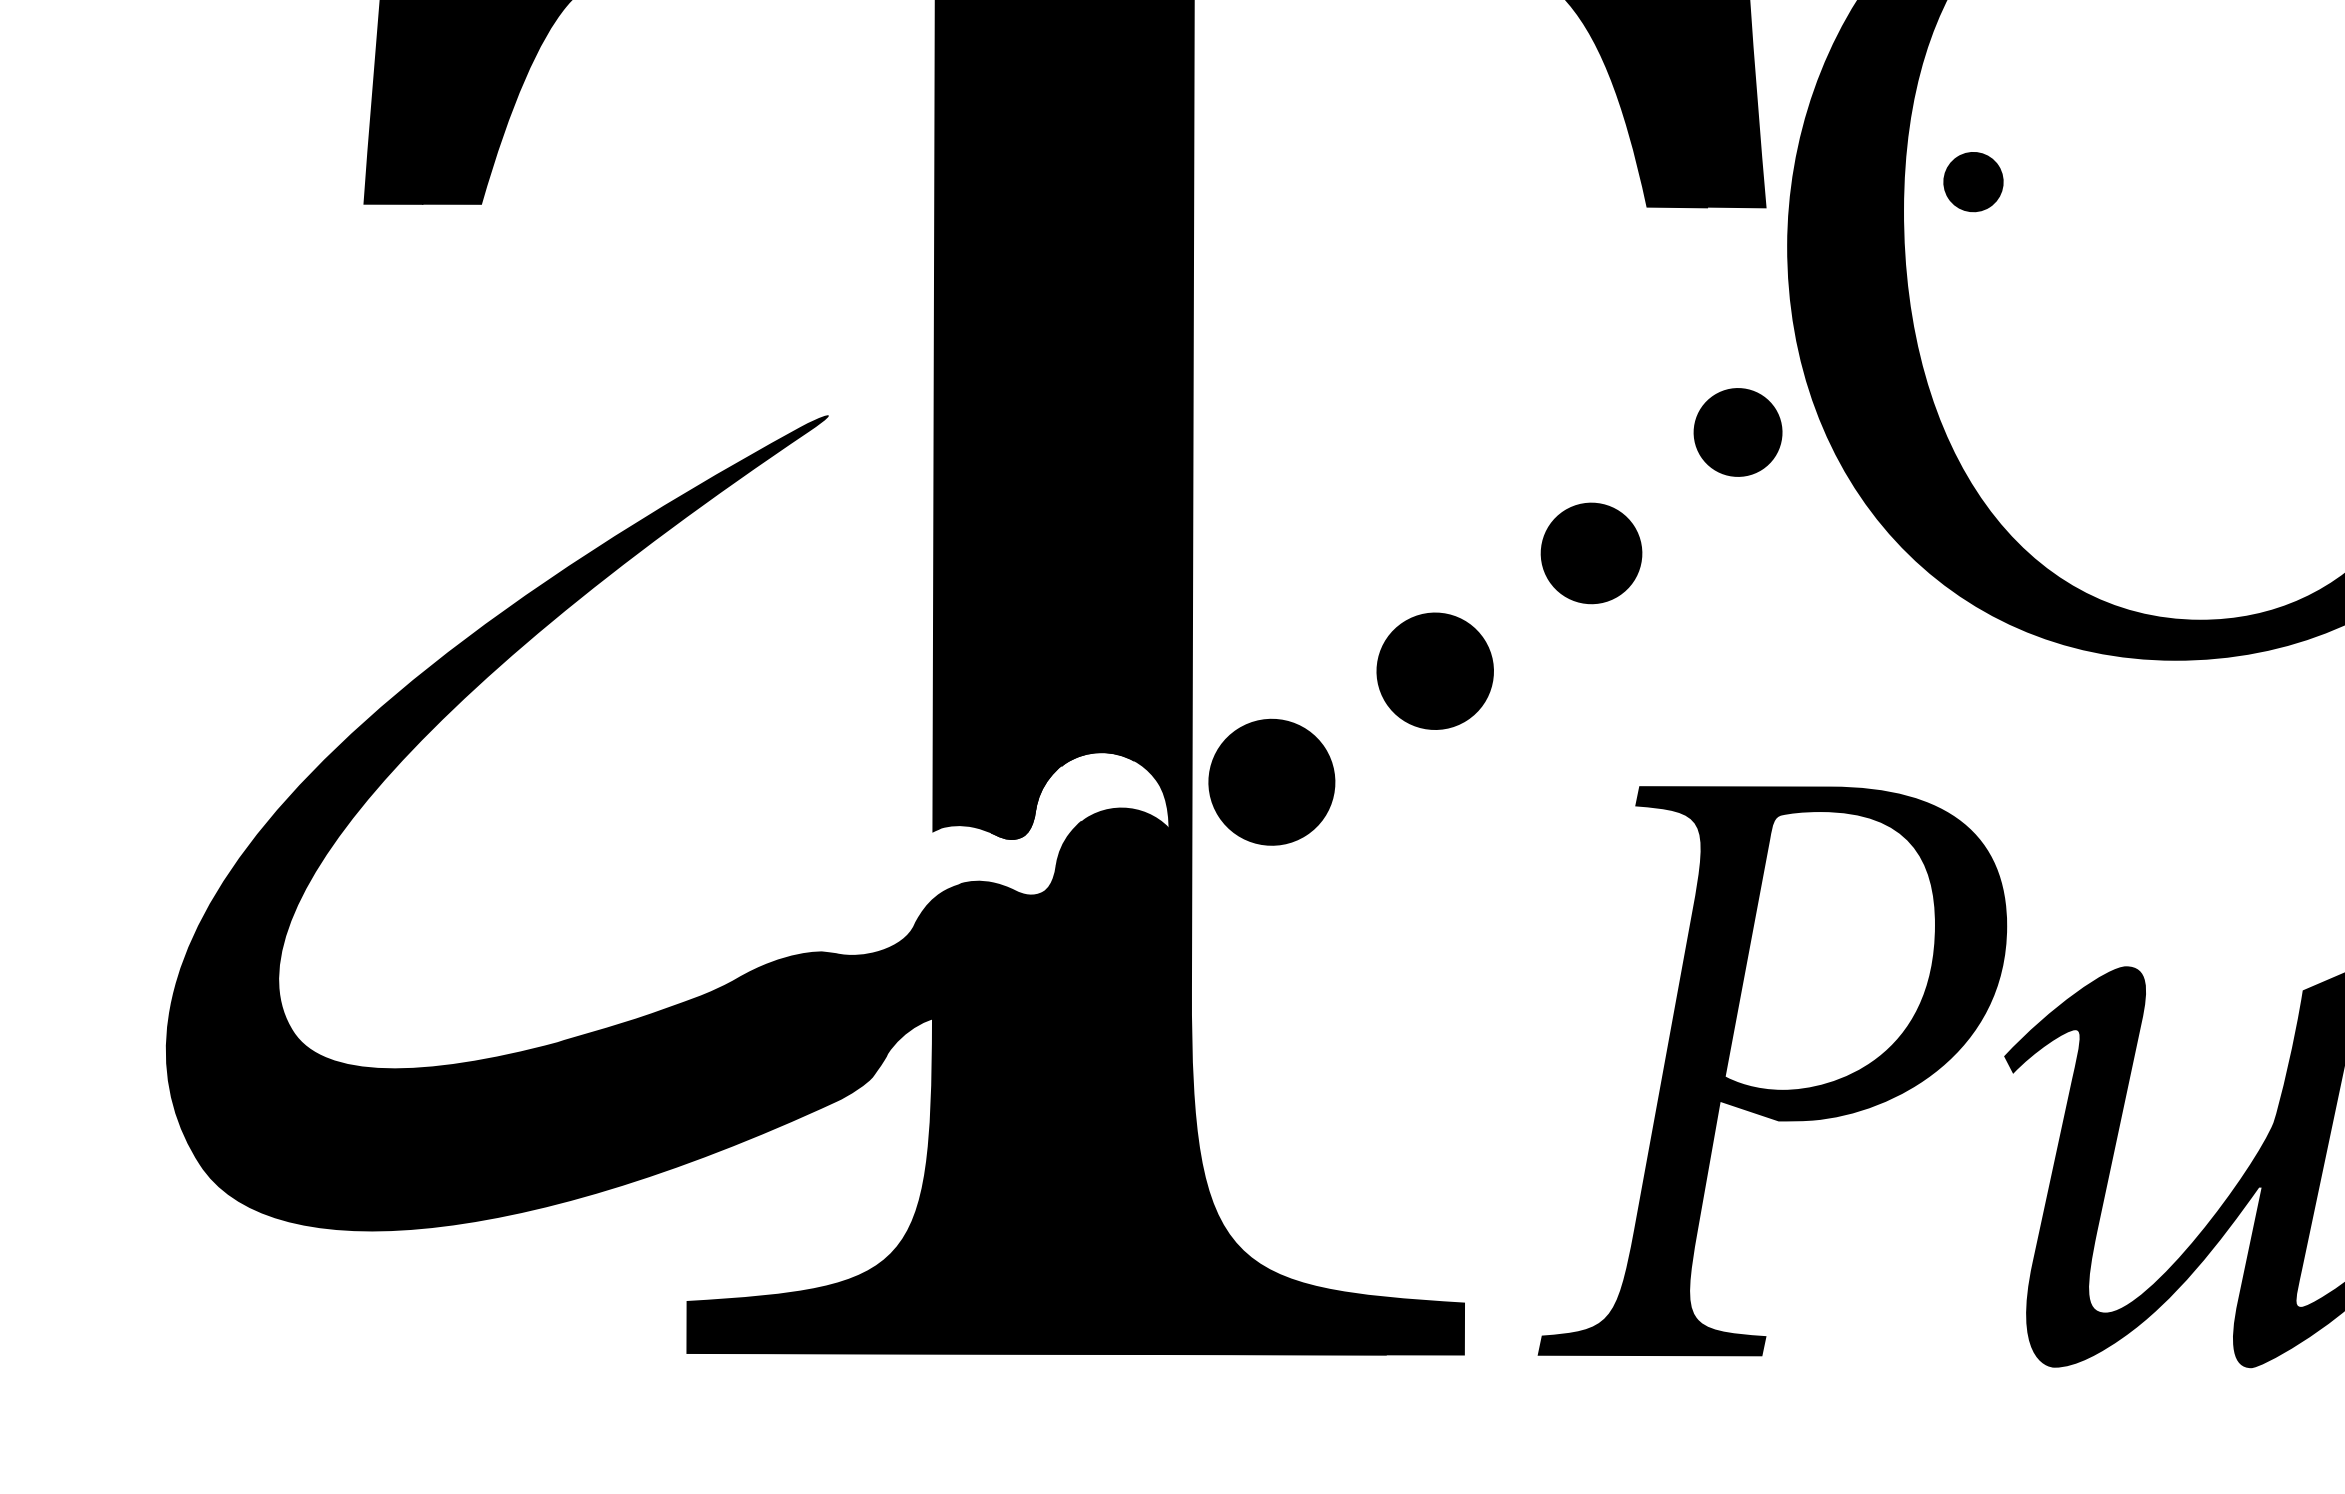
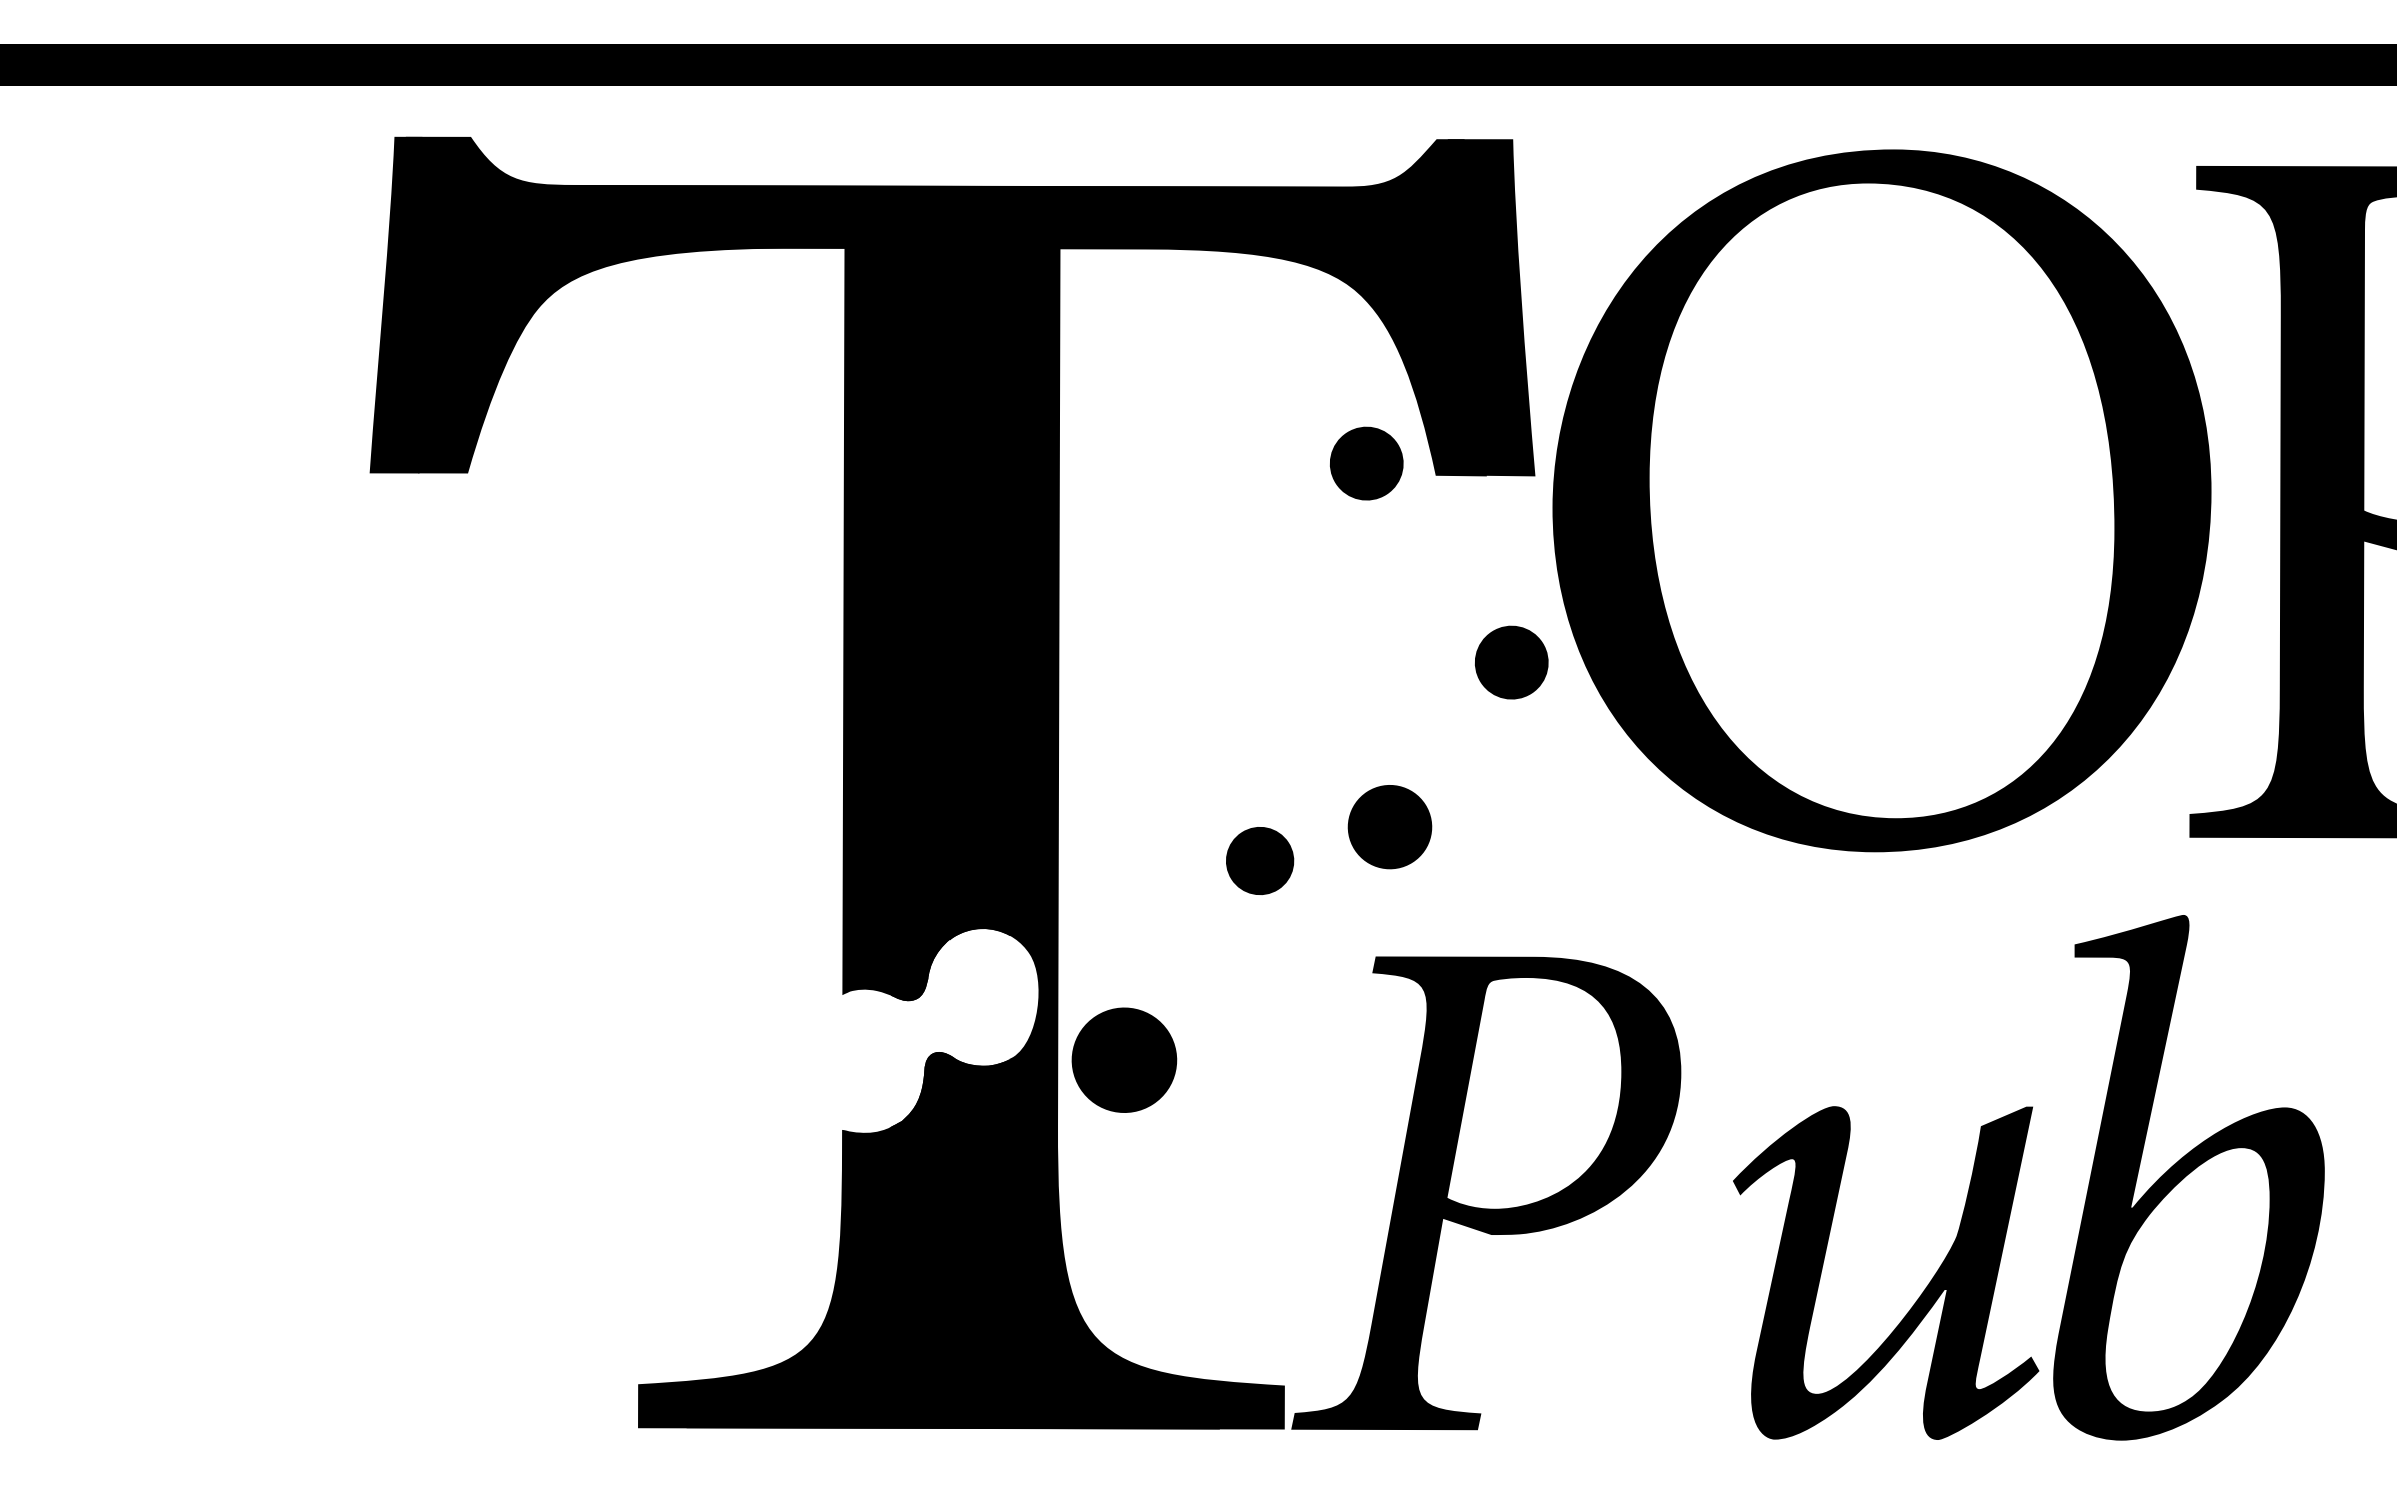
fill: (1973, 181) -> (1707, 454), removed
part: (1563, 192) -> (1366, 463), added
part: (1590, 553) -> (1389, 827), moved
part: (1434, 670) -> (1259, 860), size x0.7
part: (1271, 781) -> (1124, 1059), moved
fill: (676, 823) -> (629, 987), removed
part: (1772, 1071) -> (1486, 1193), moved

